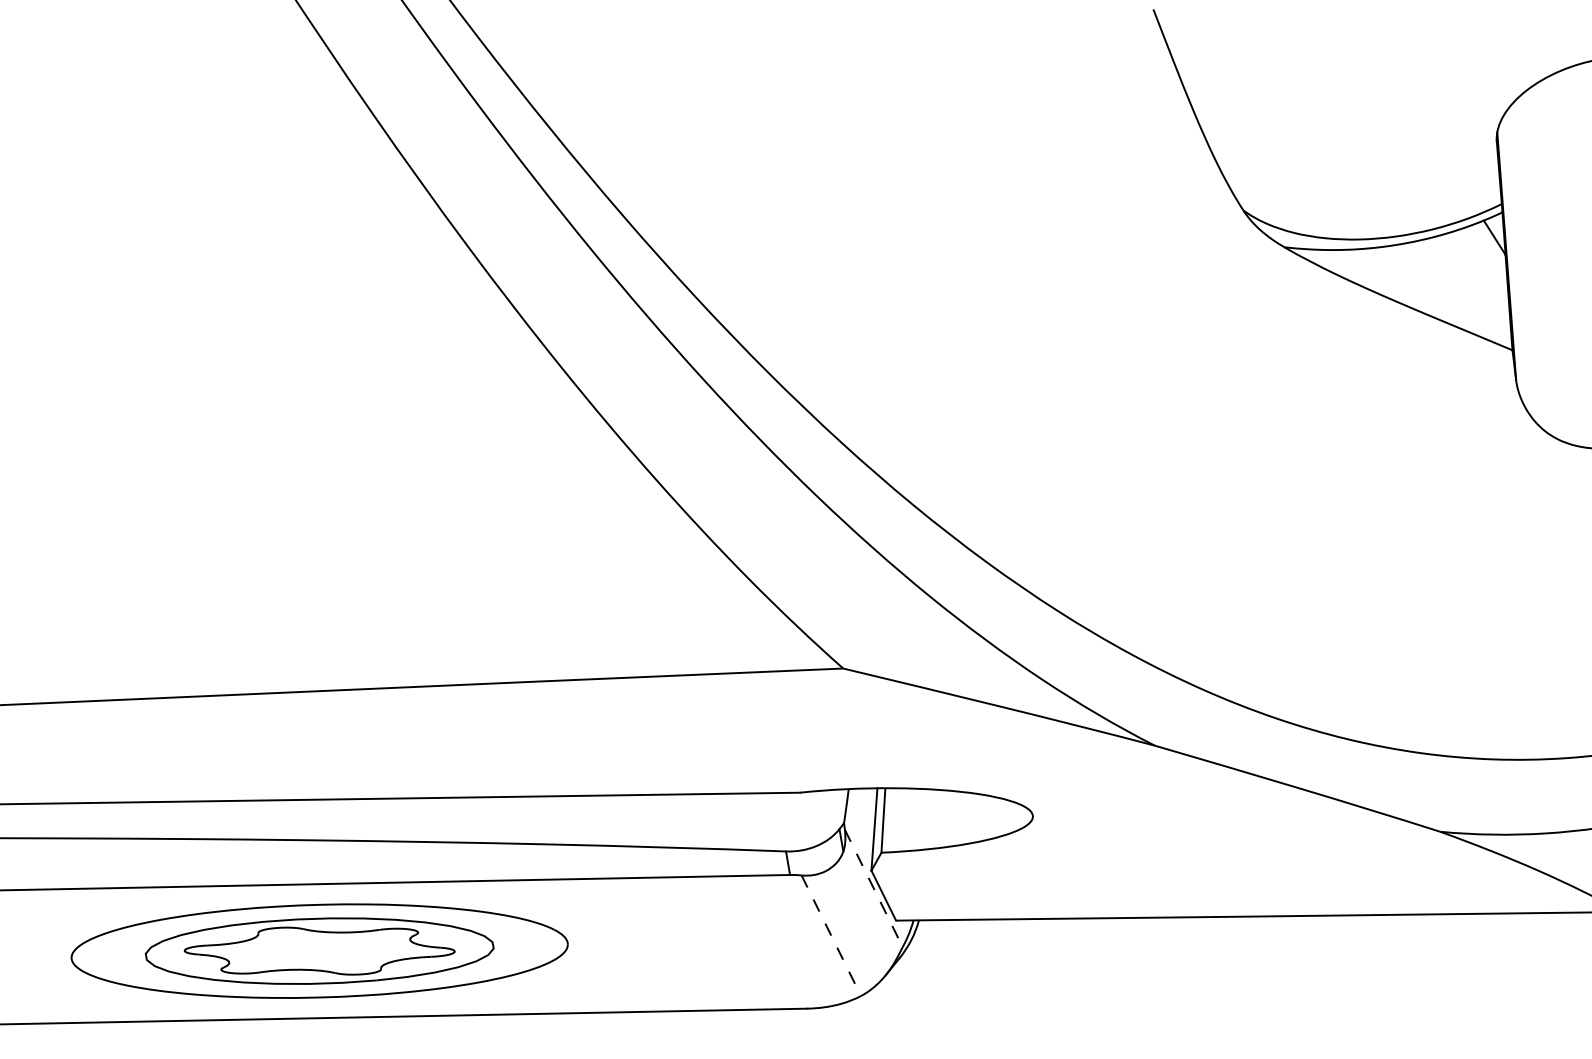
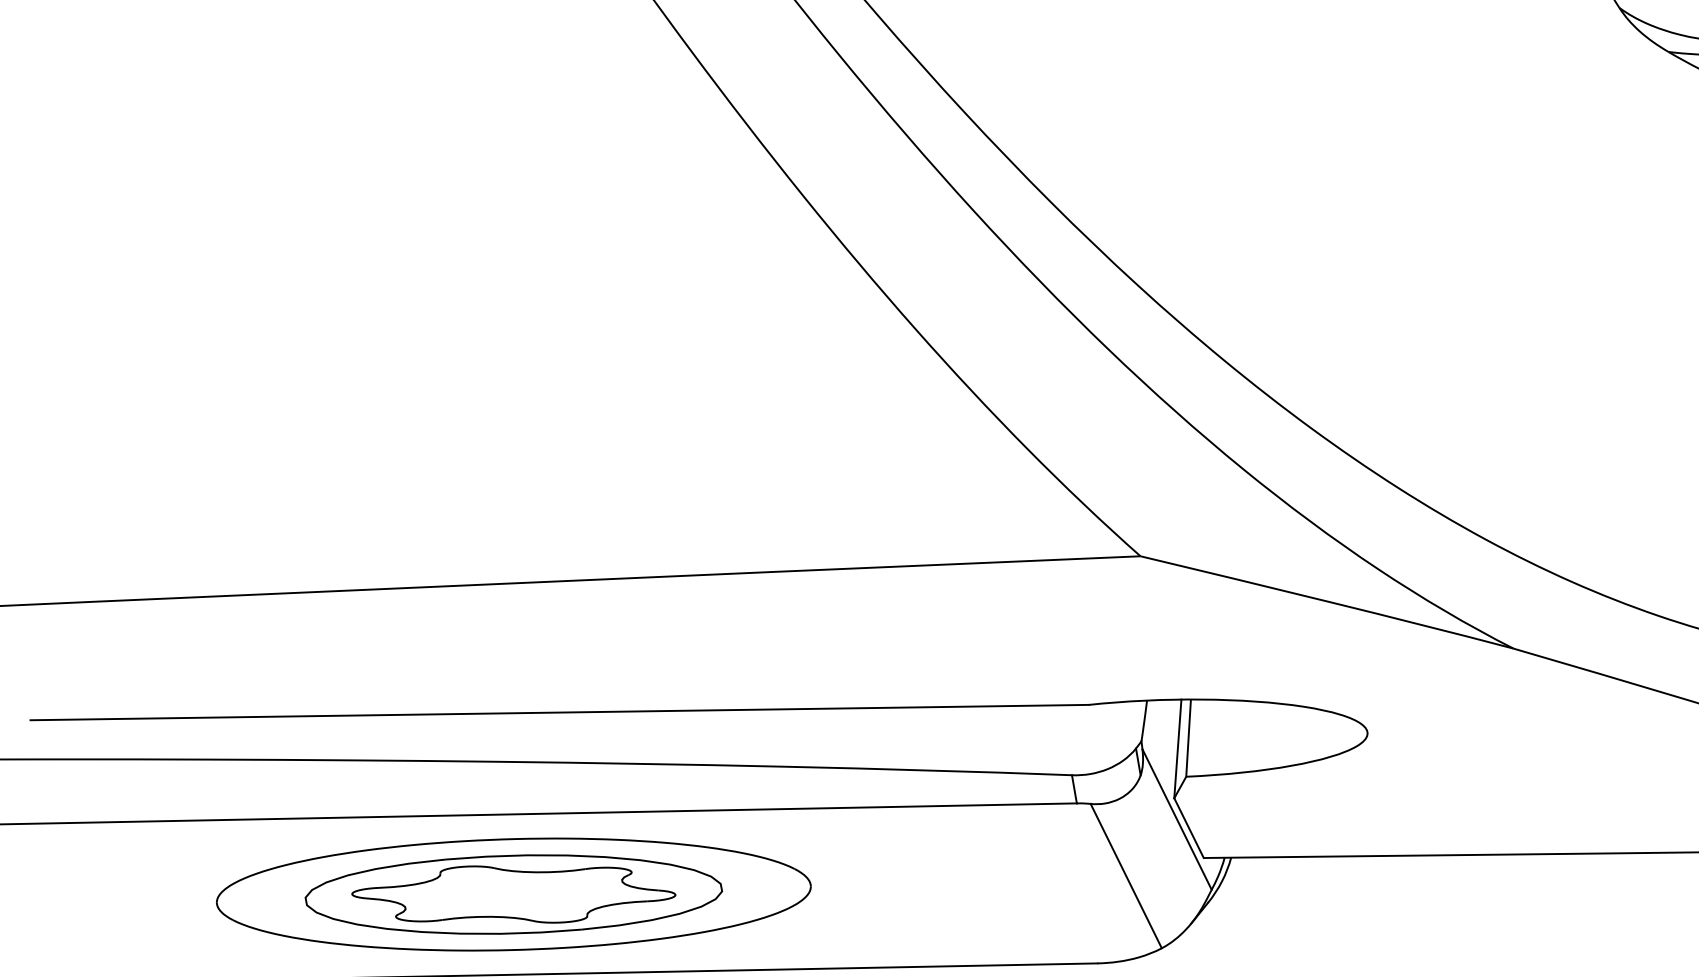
line: (874, 888) -> (1177, 819), dashed -> solid
line: (831, 936) -> (1126, 877), dashed -> solid

